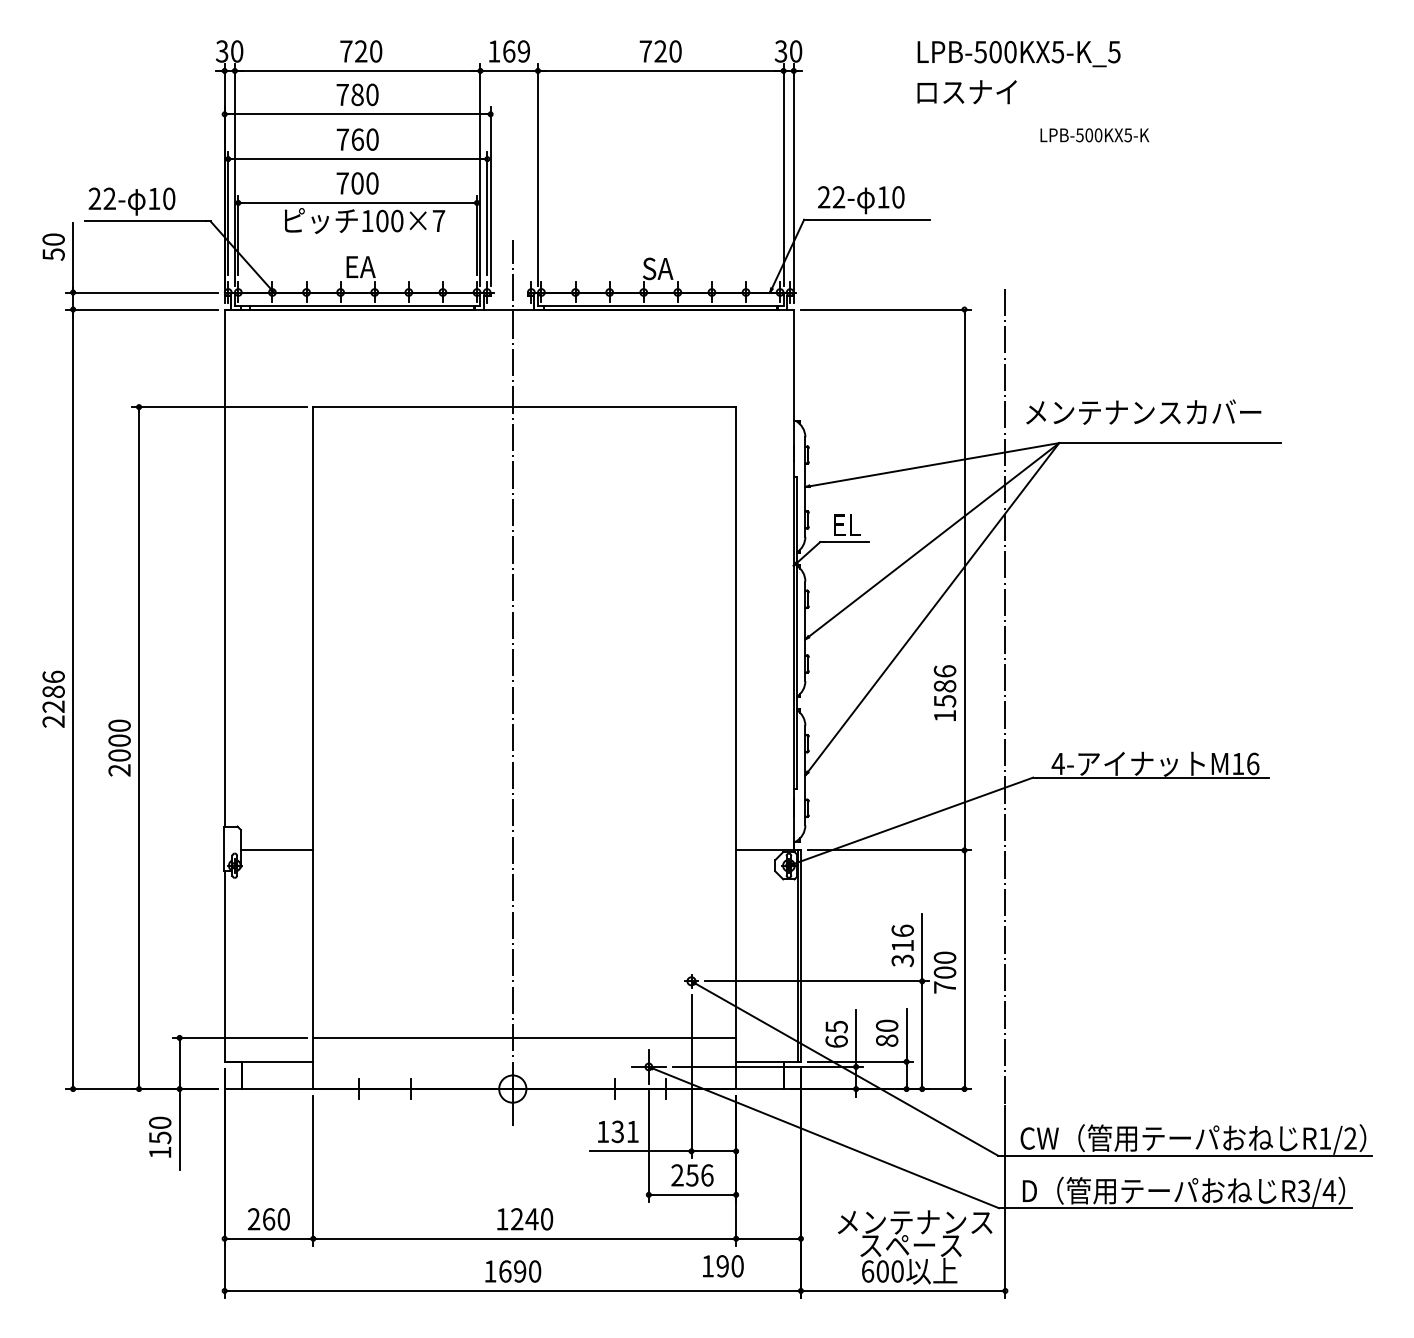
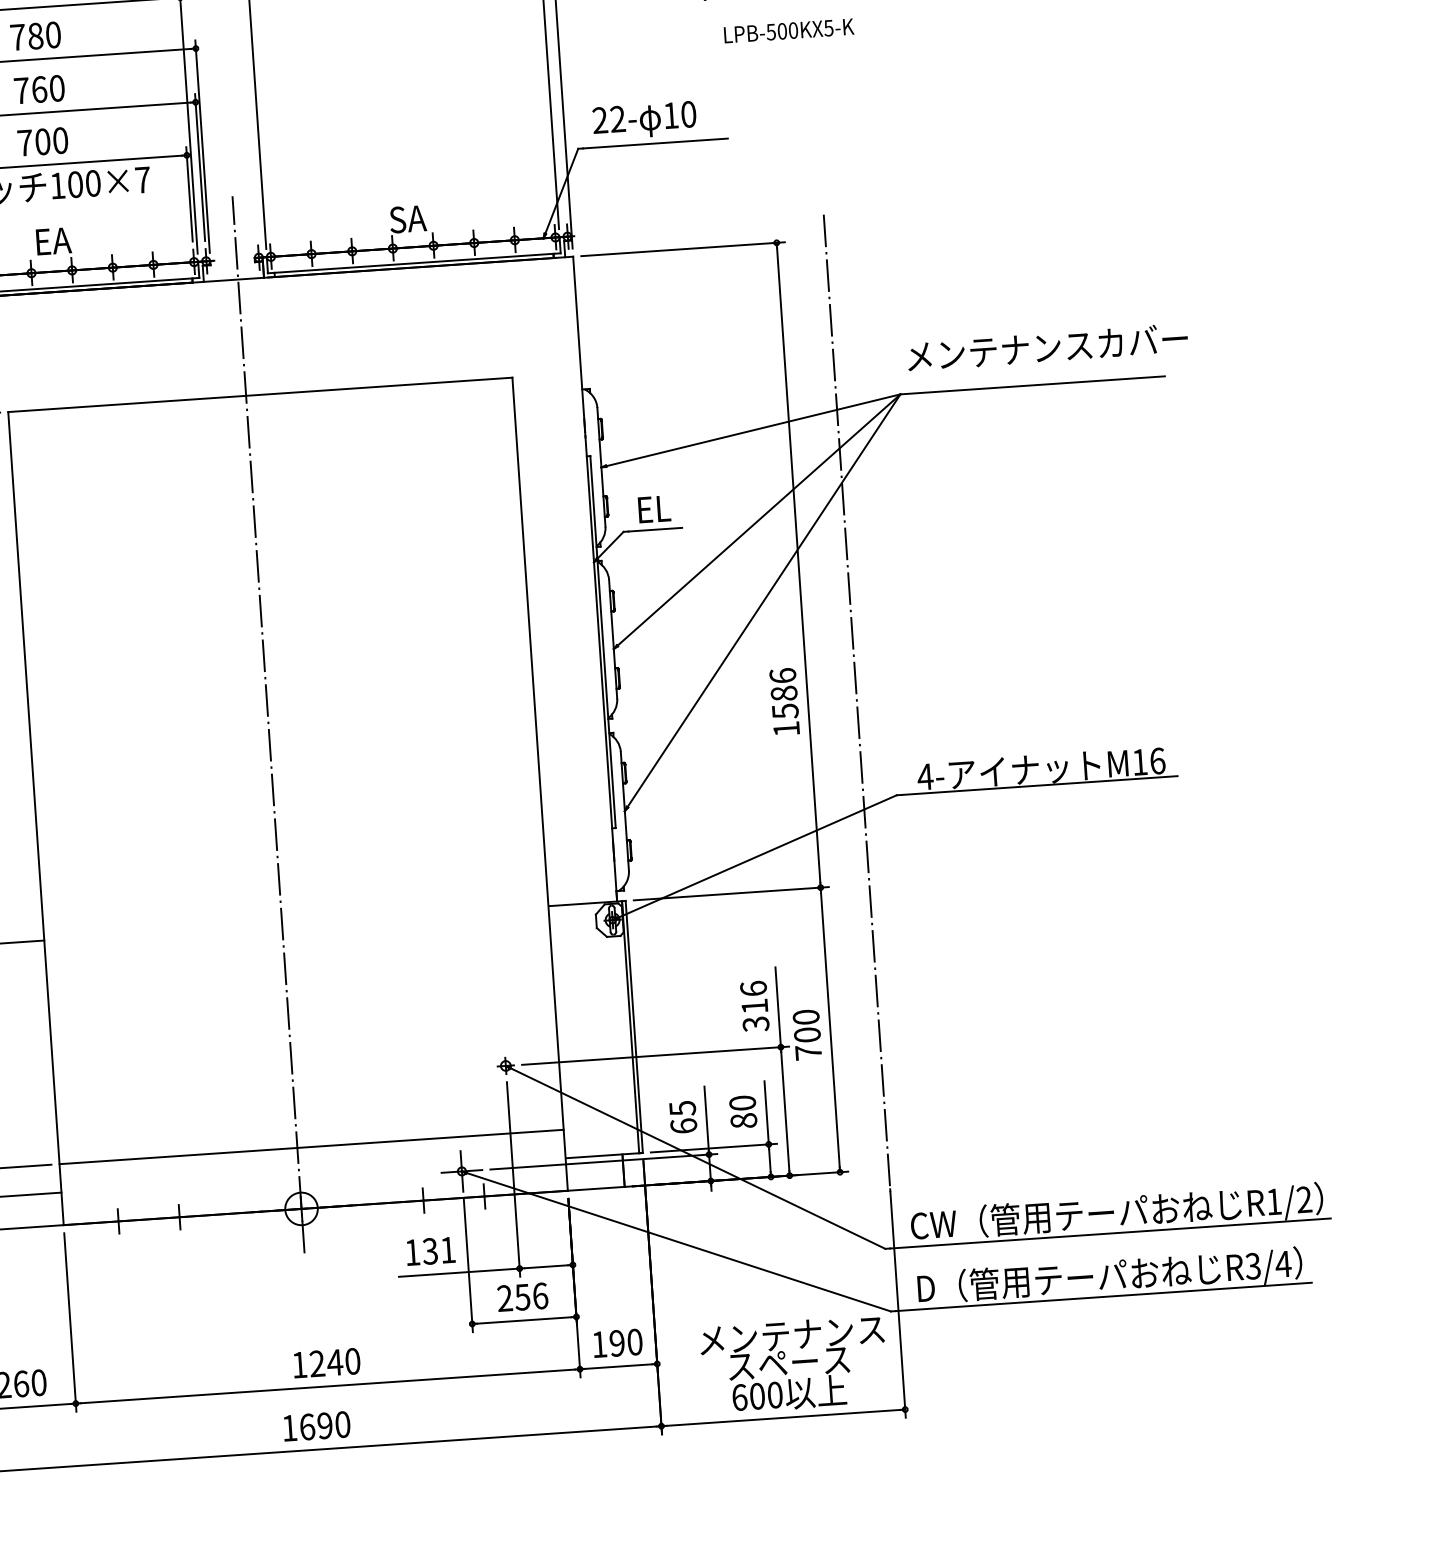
text: (1094, 135) -> (788, 31), moved
text: (1143, 411) -> (1047, 346), moved
text: (723, 1266) -> (618, 1343), moved

